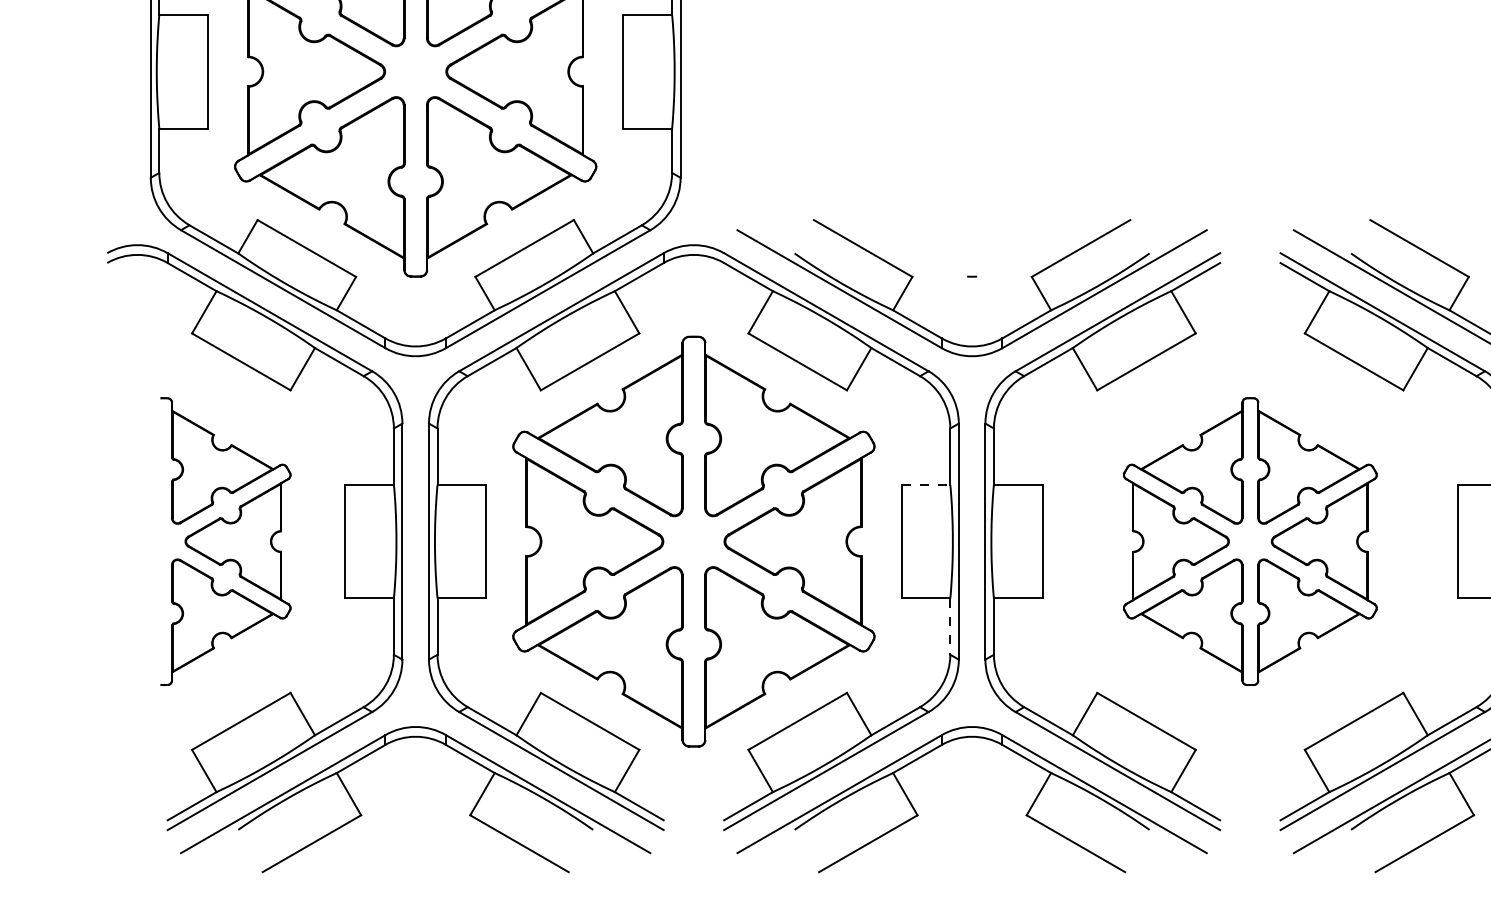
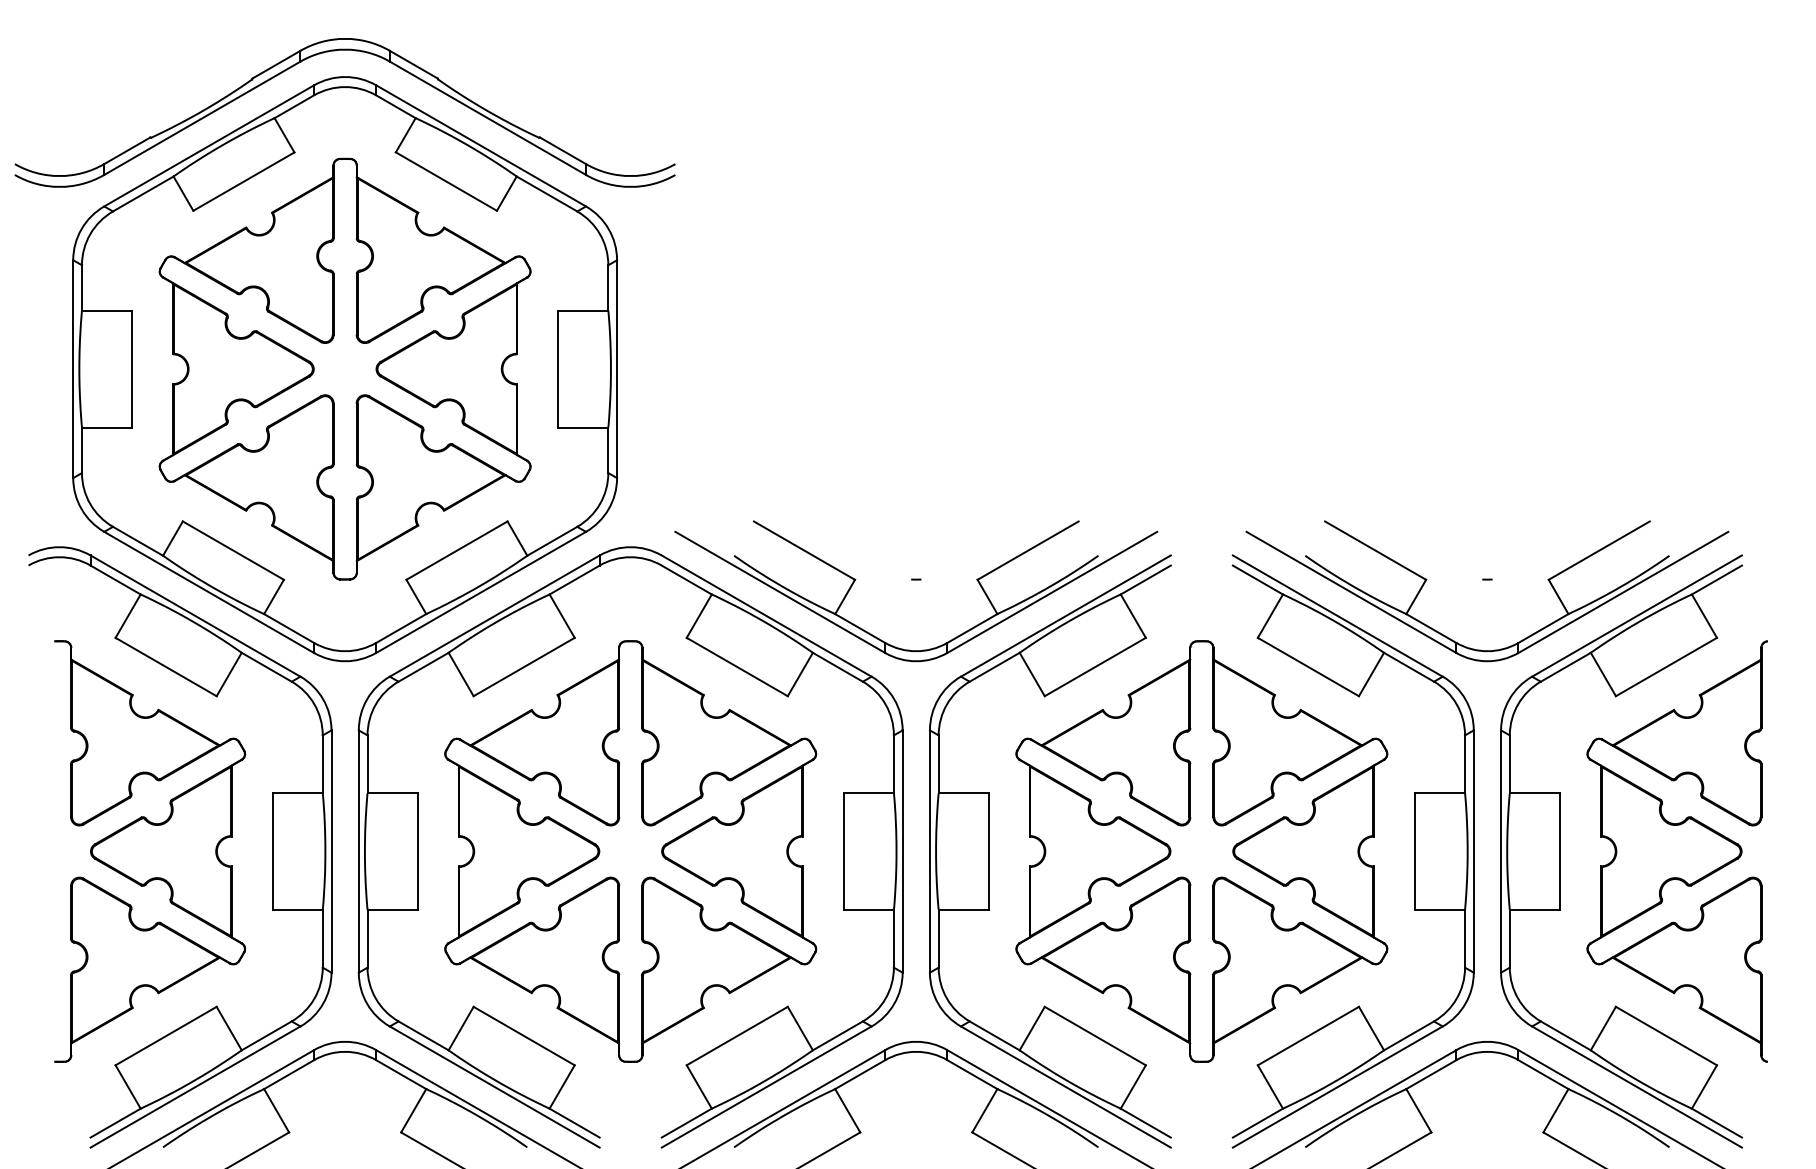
line: (926, 485) -> (869, 793), dashed -> solid
part: (226, 541) -> (150, 851), size x1.43
part: (1249, 541) -> (1201, 851), size x1.43
line: (949, 626) -> (893, 938), dashed -> solid

